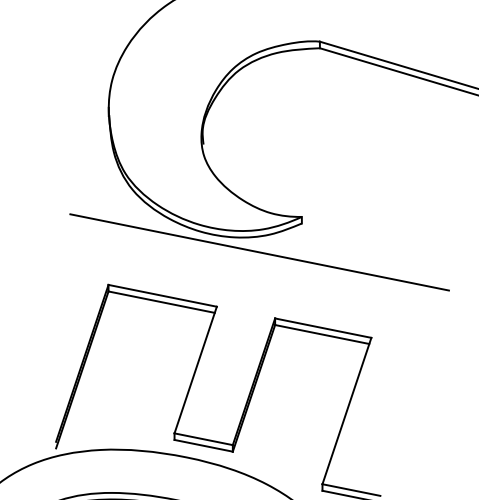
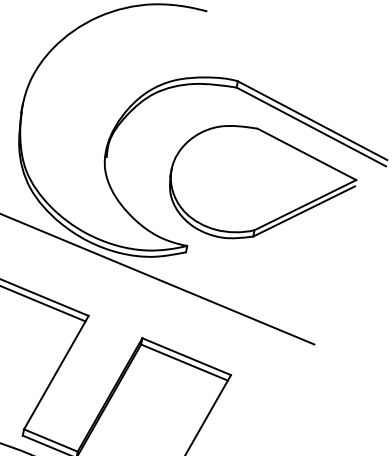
part: (364, 143) -> (261, 187), added

